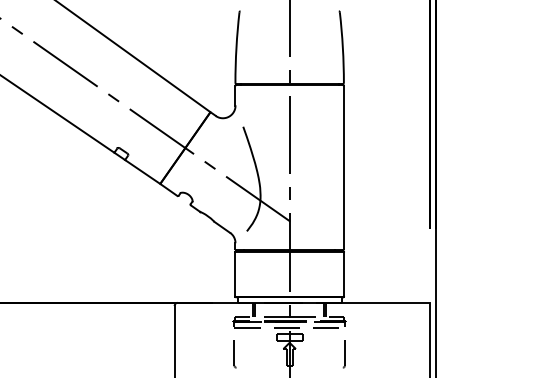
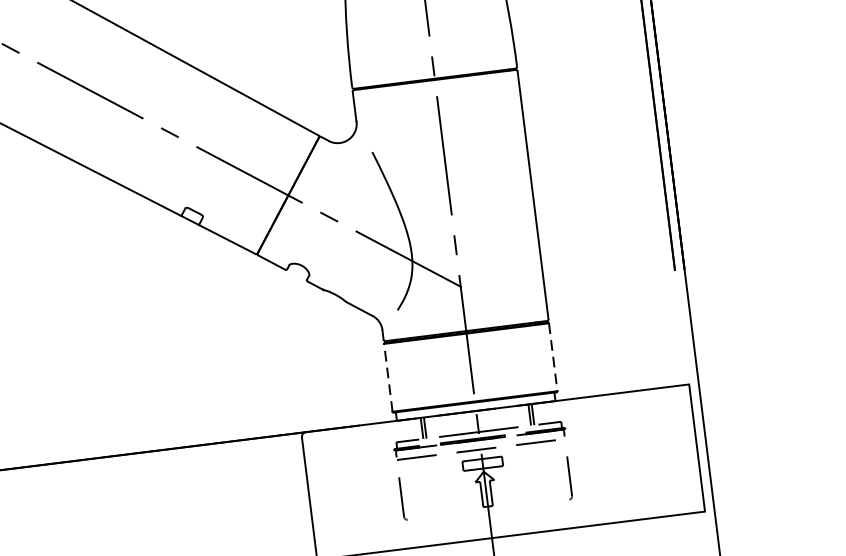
line: (235, 273) -> (388, 376), solid -> dashed
line: (343, 274) -> (552, 357), solid -> dashed

